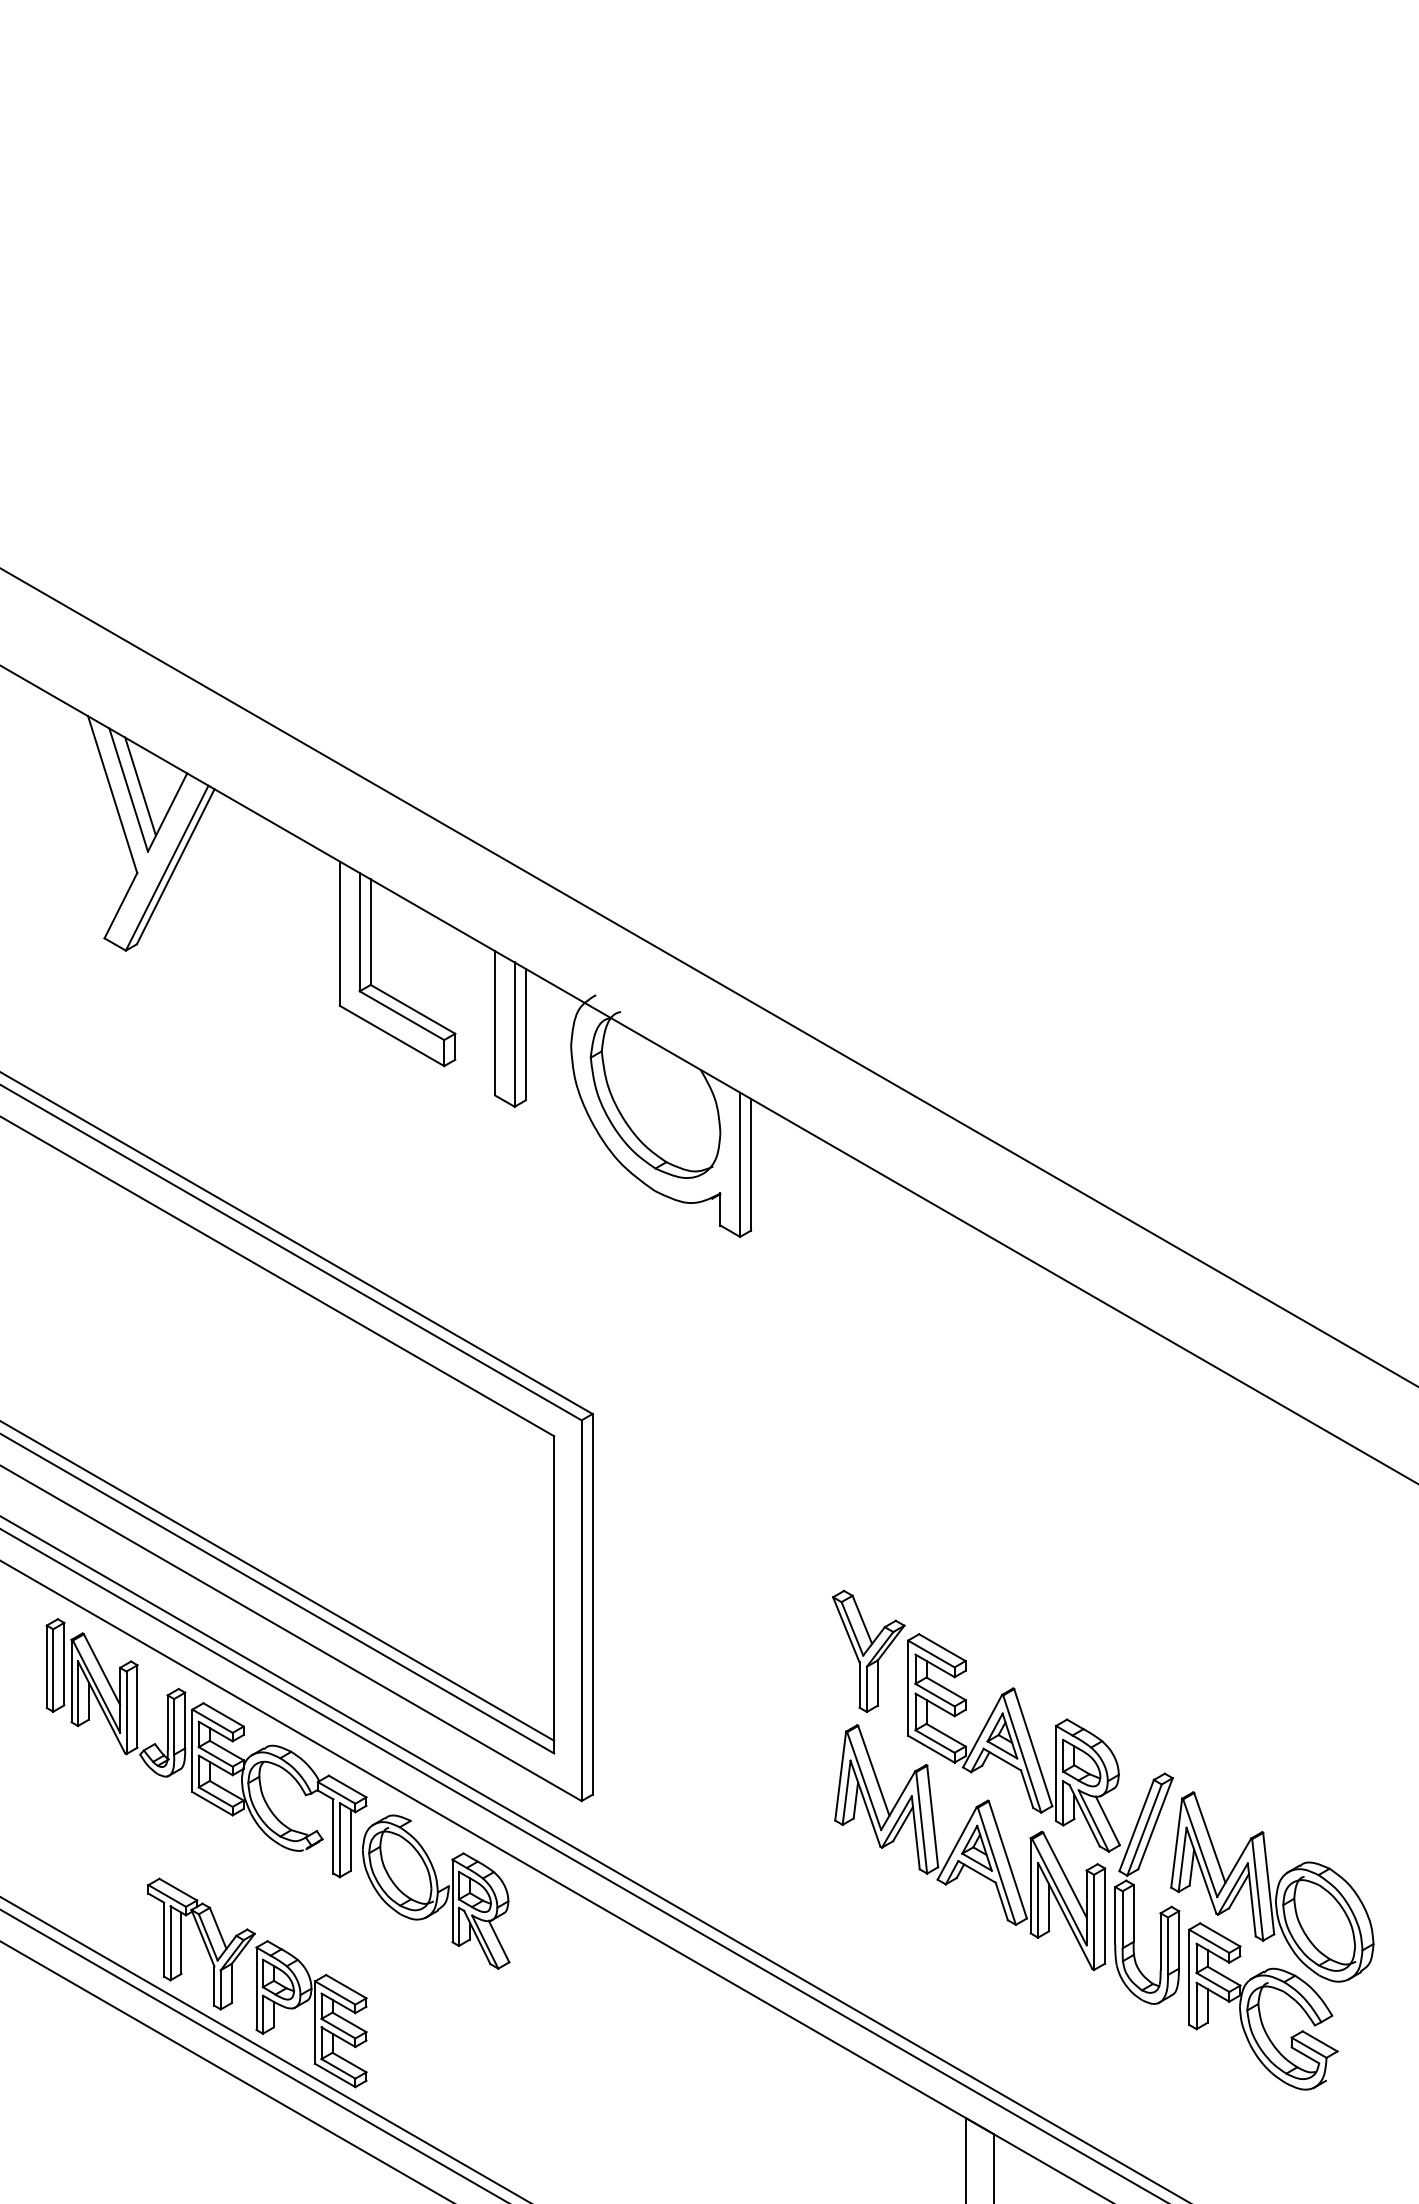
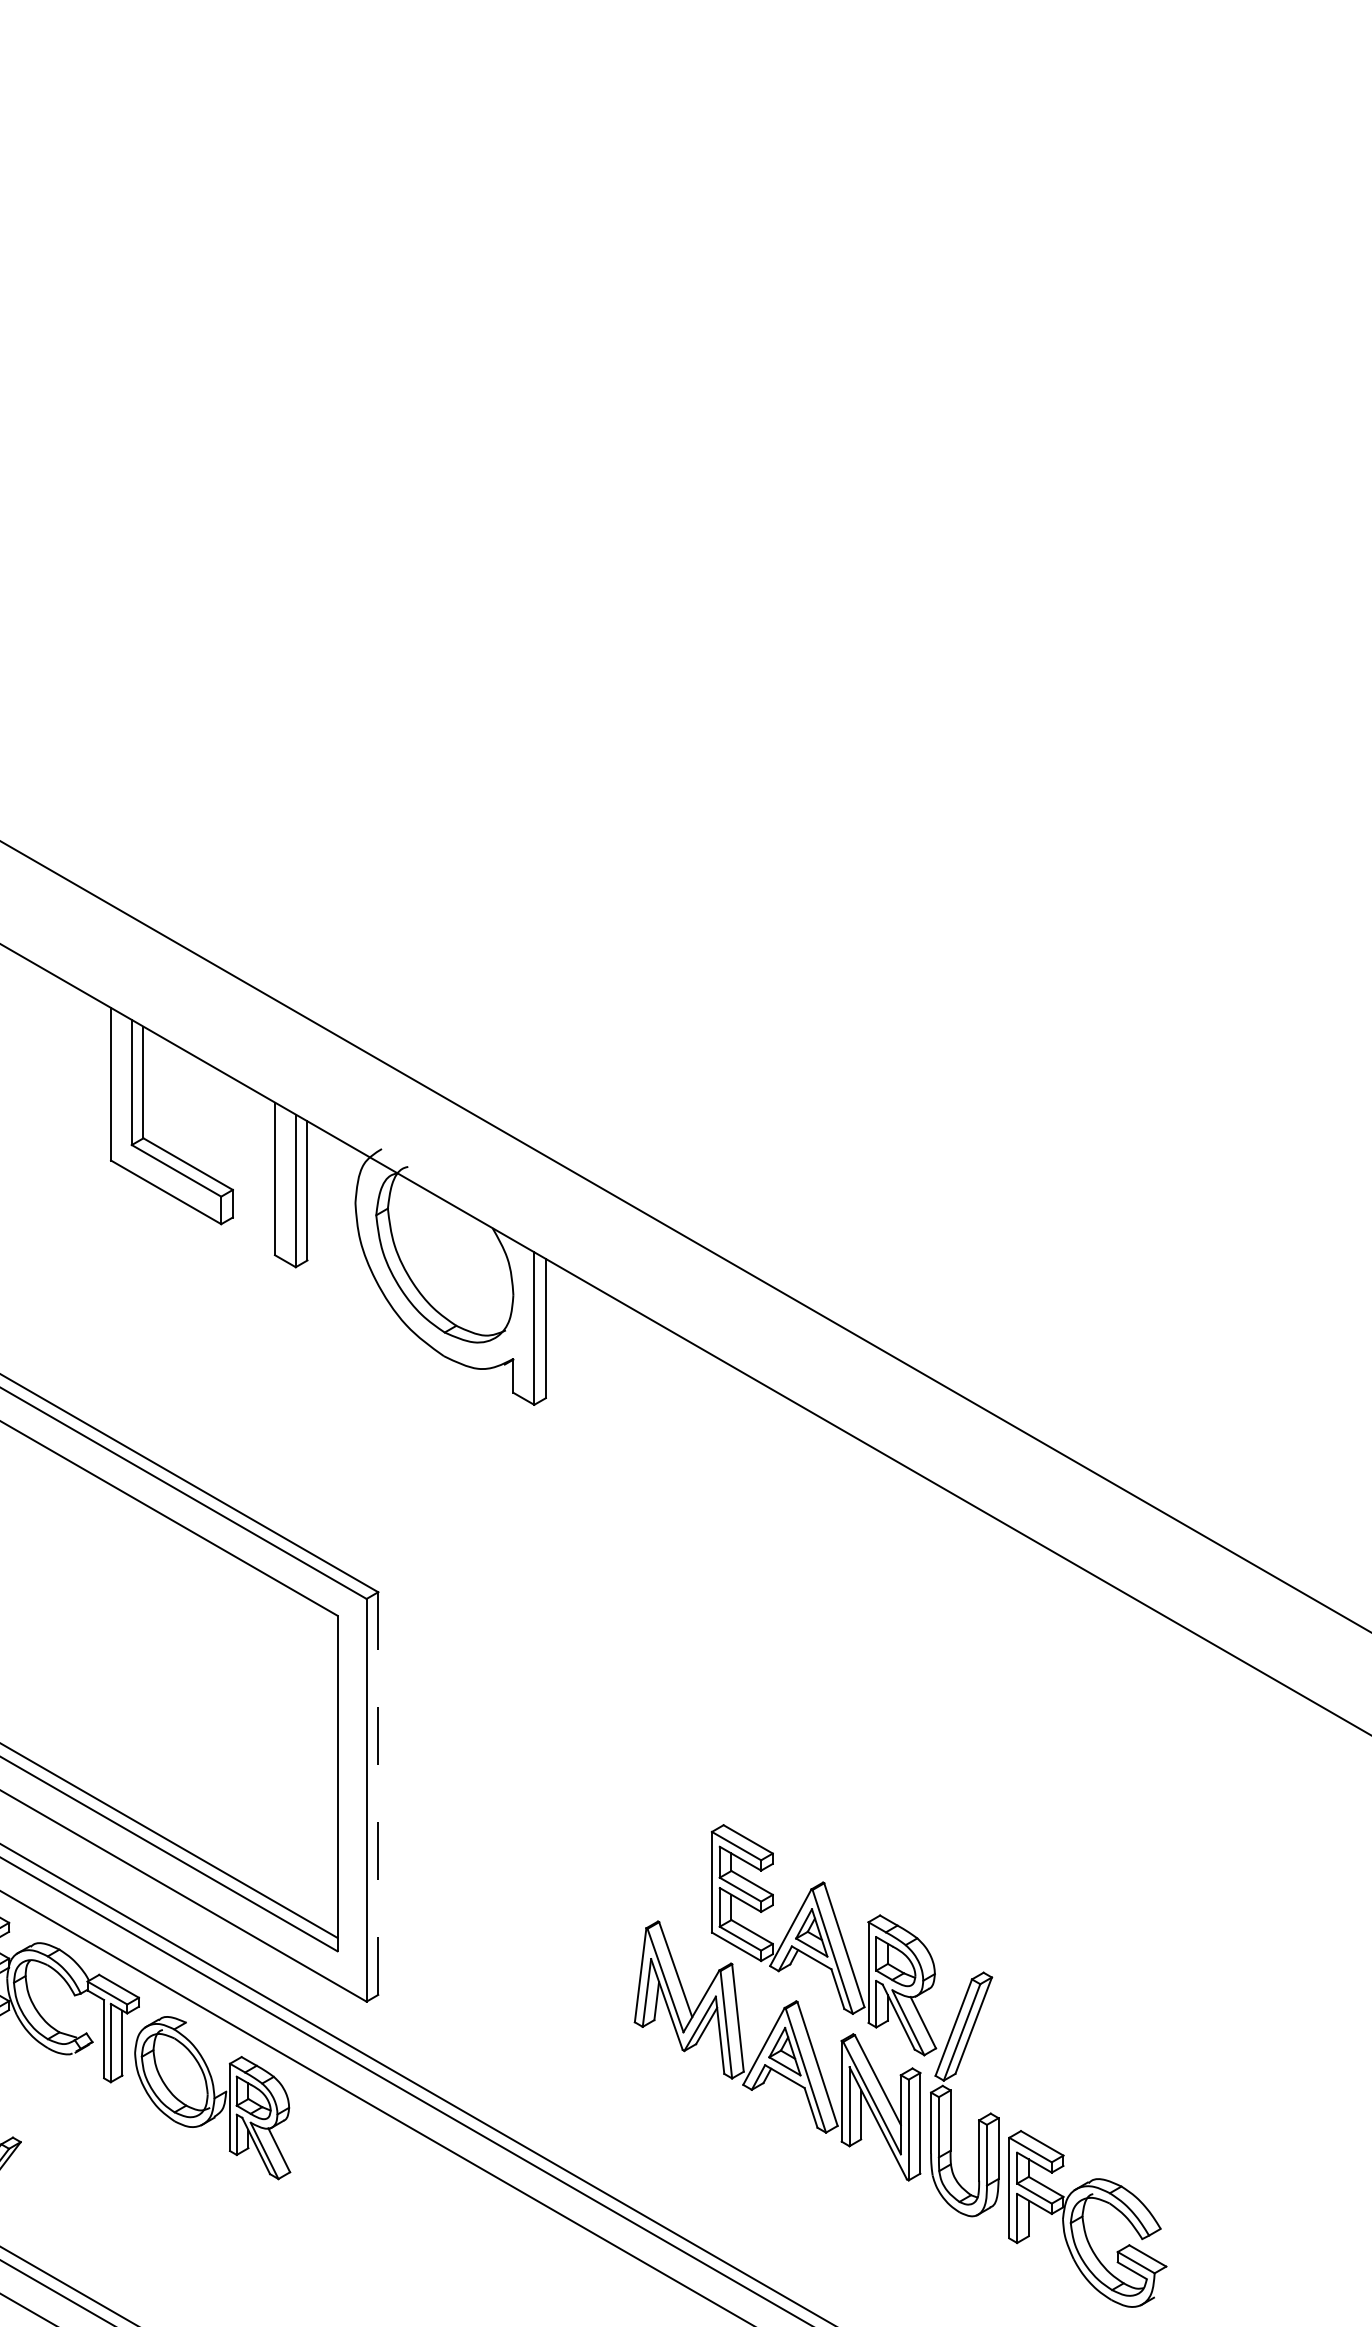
line: (592, 1603) -> (378, 1792), solid -> dashed
part: (868, 1650) -> (670, 1842), removed
part: (1272, 1886) -> (1097, 2092), removed
part: (311, 2014) -> (80, 2227), removed

